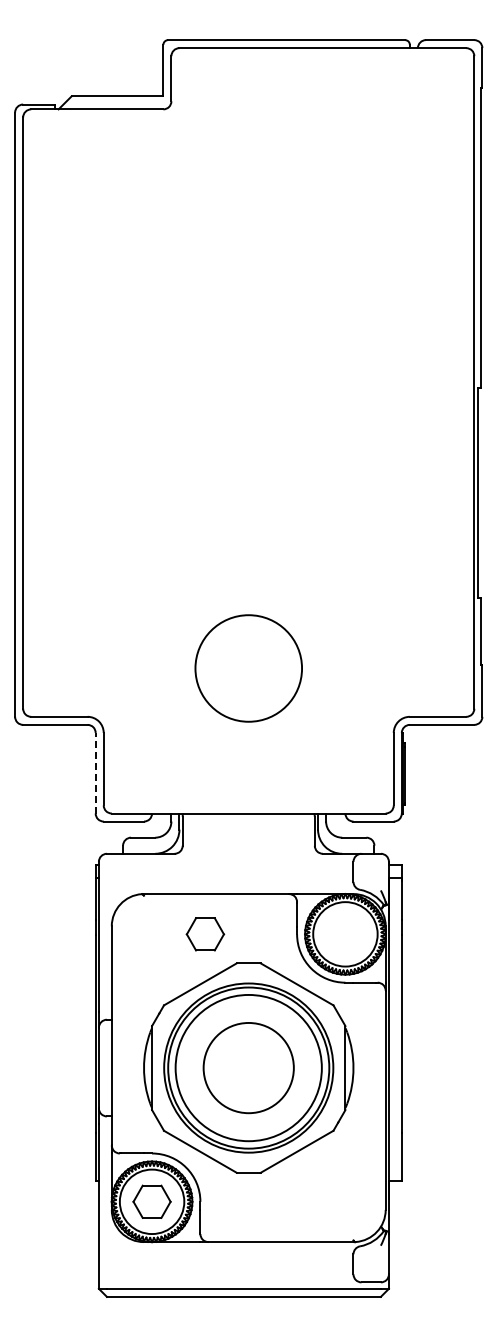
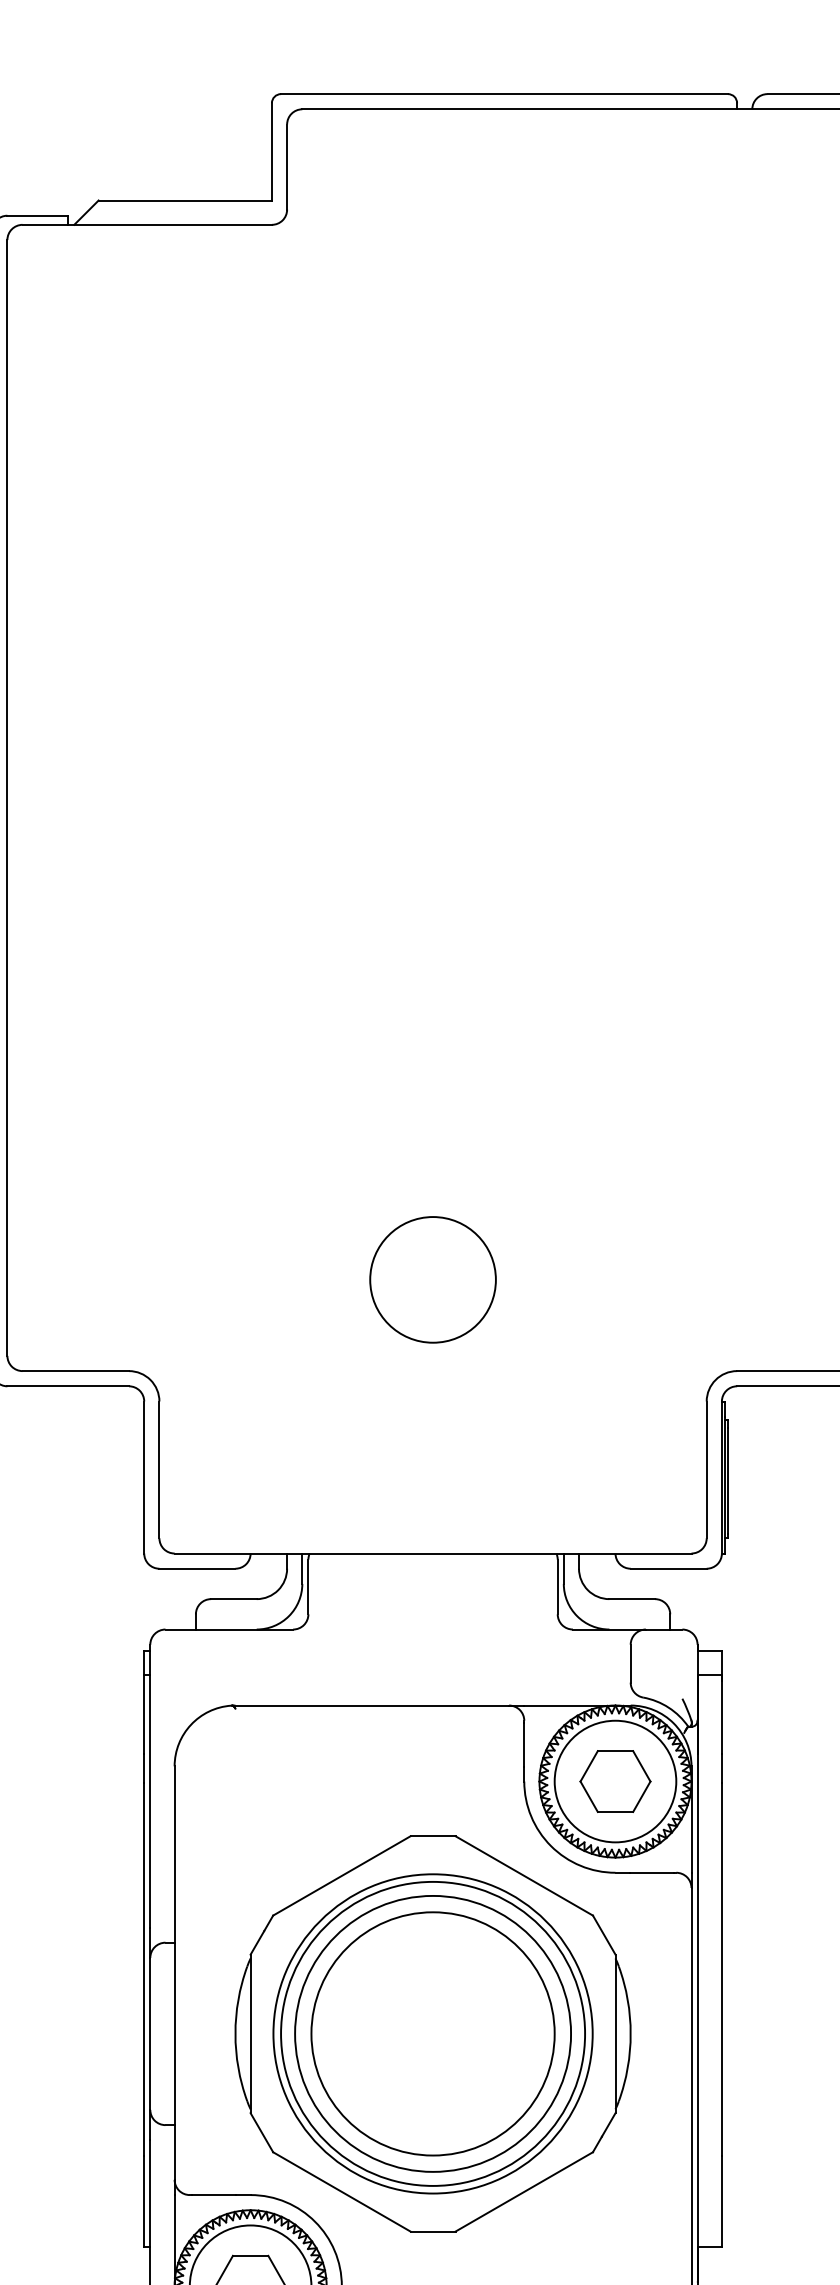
circle: (248, 668) -> (432, 1279), size x0.62
line: (95, 772) -> (143, 1476), dashed -> solid
part: (205, 934) -> (615, 1781), moved
circle: (248, 1067) -> (432, 2032), size x1.43

